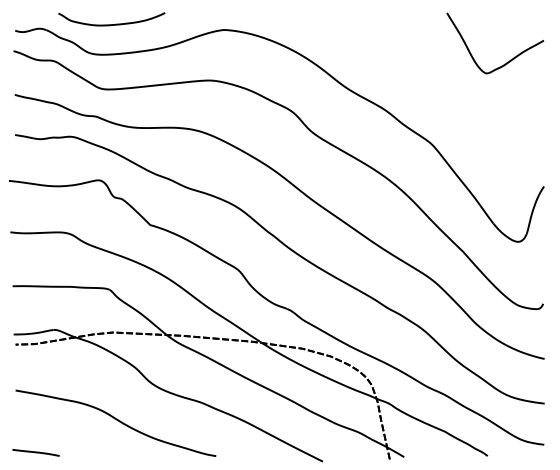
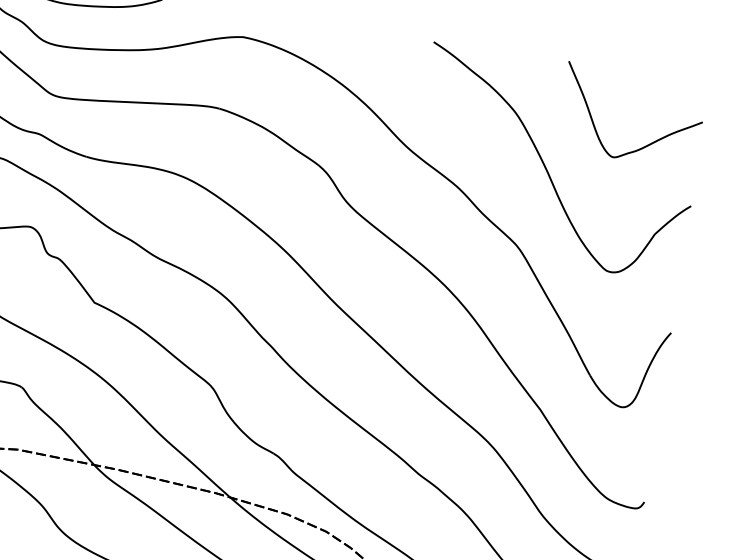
curve: (443, 87) -> (547, 168), added

